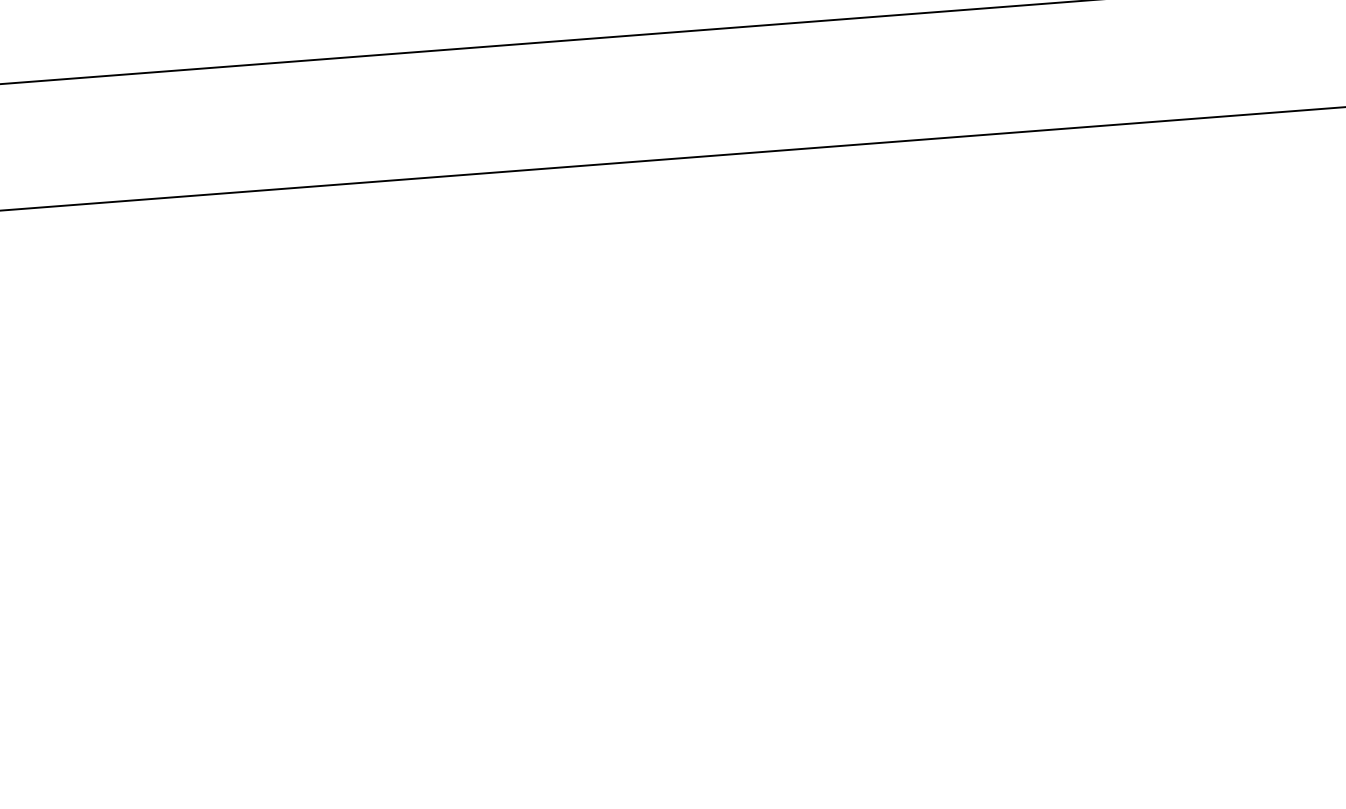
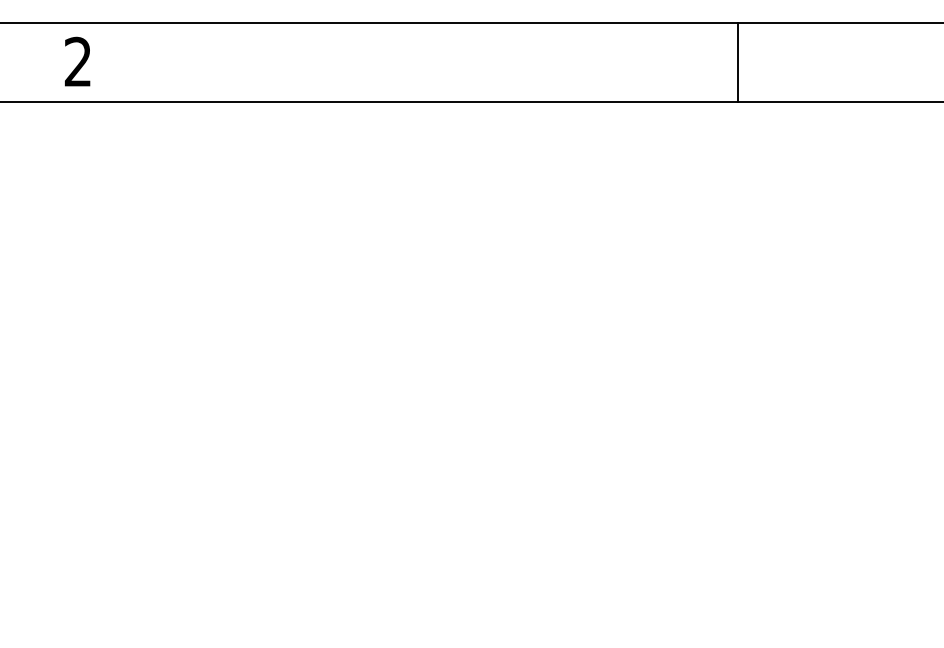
line: (872, 79) -> (737, 61), added

